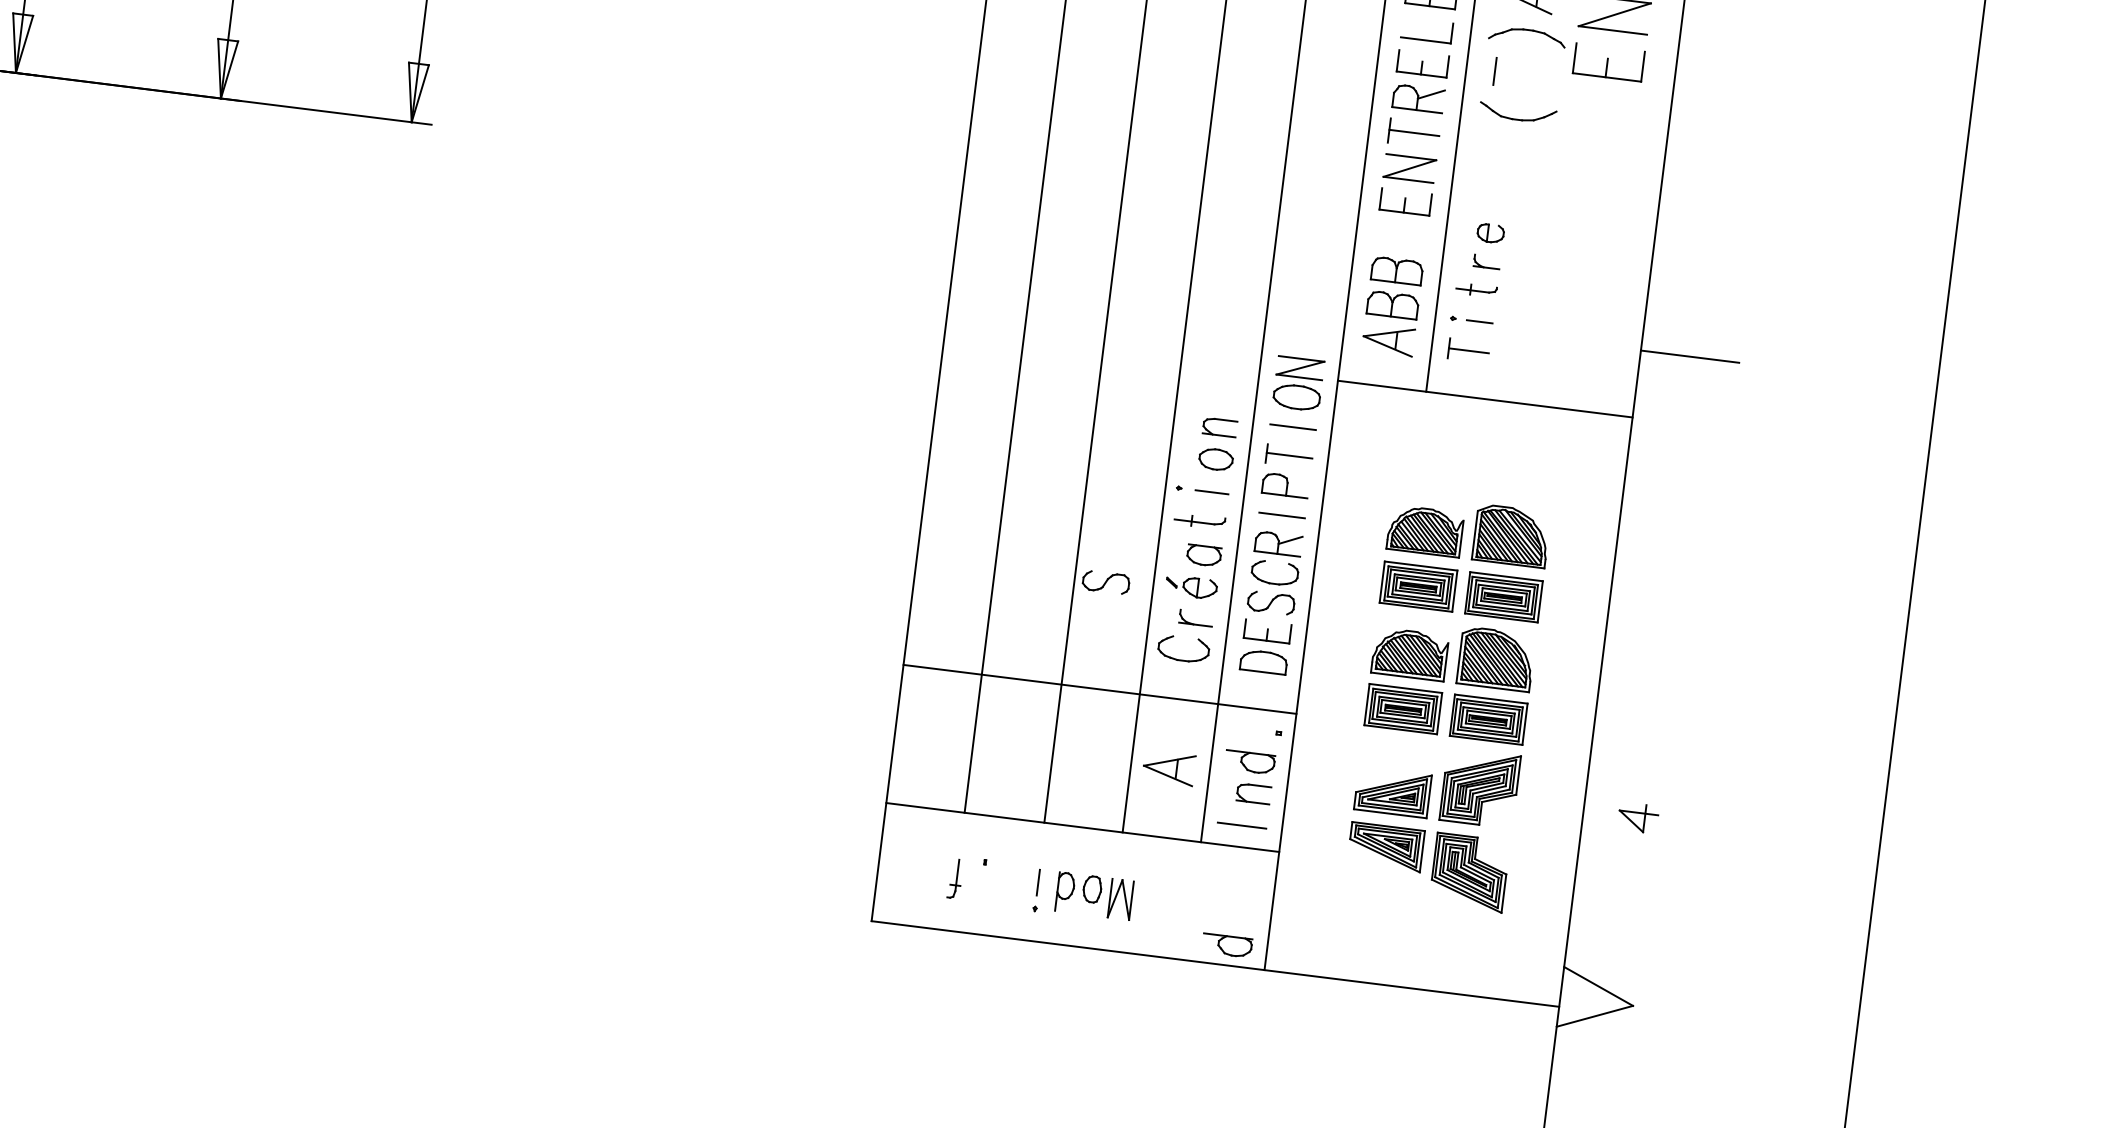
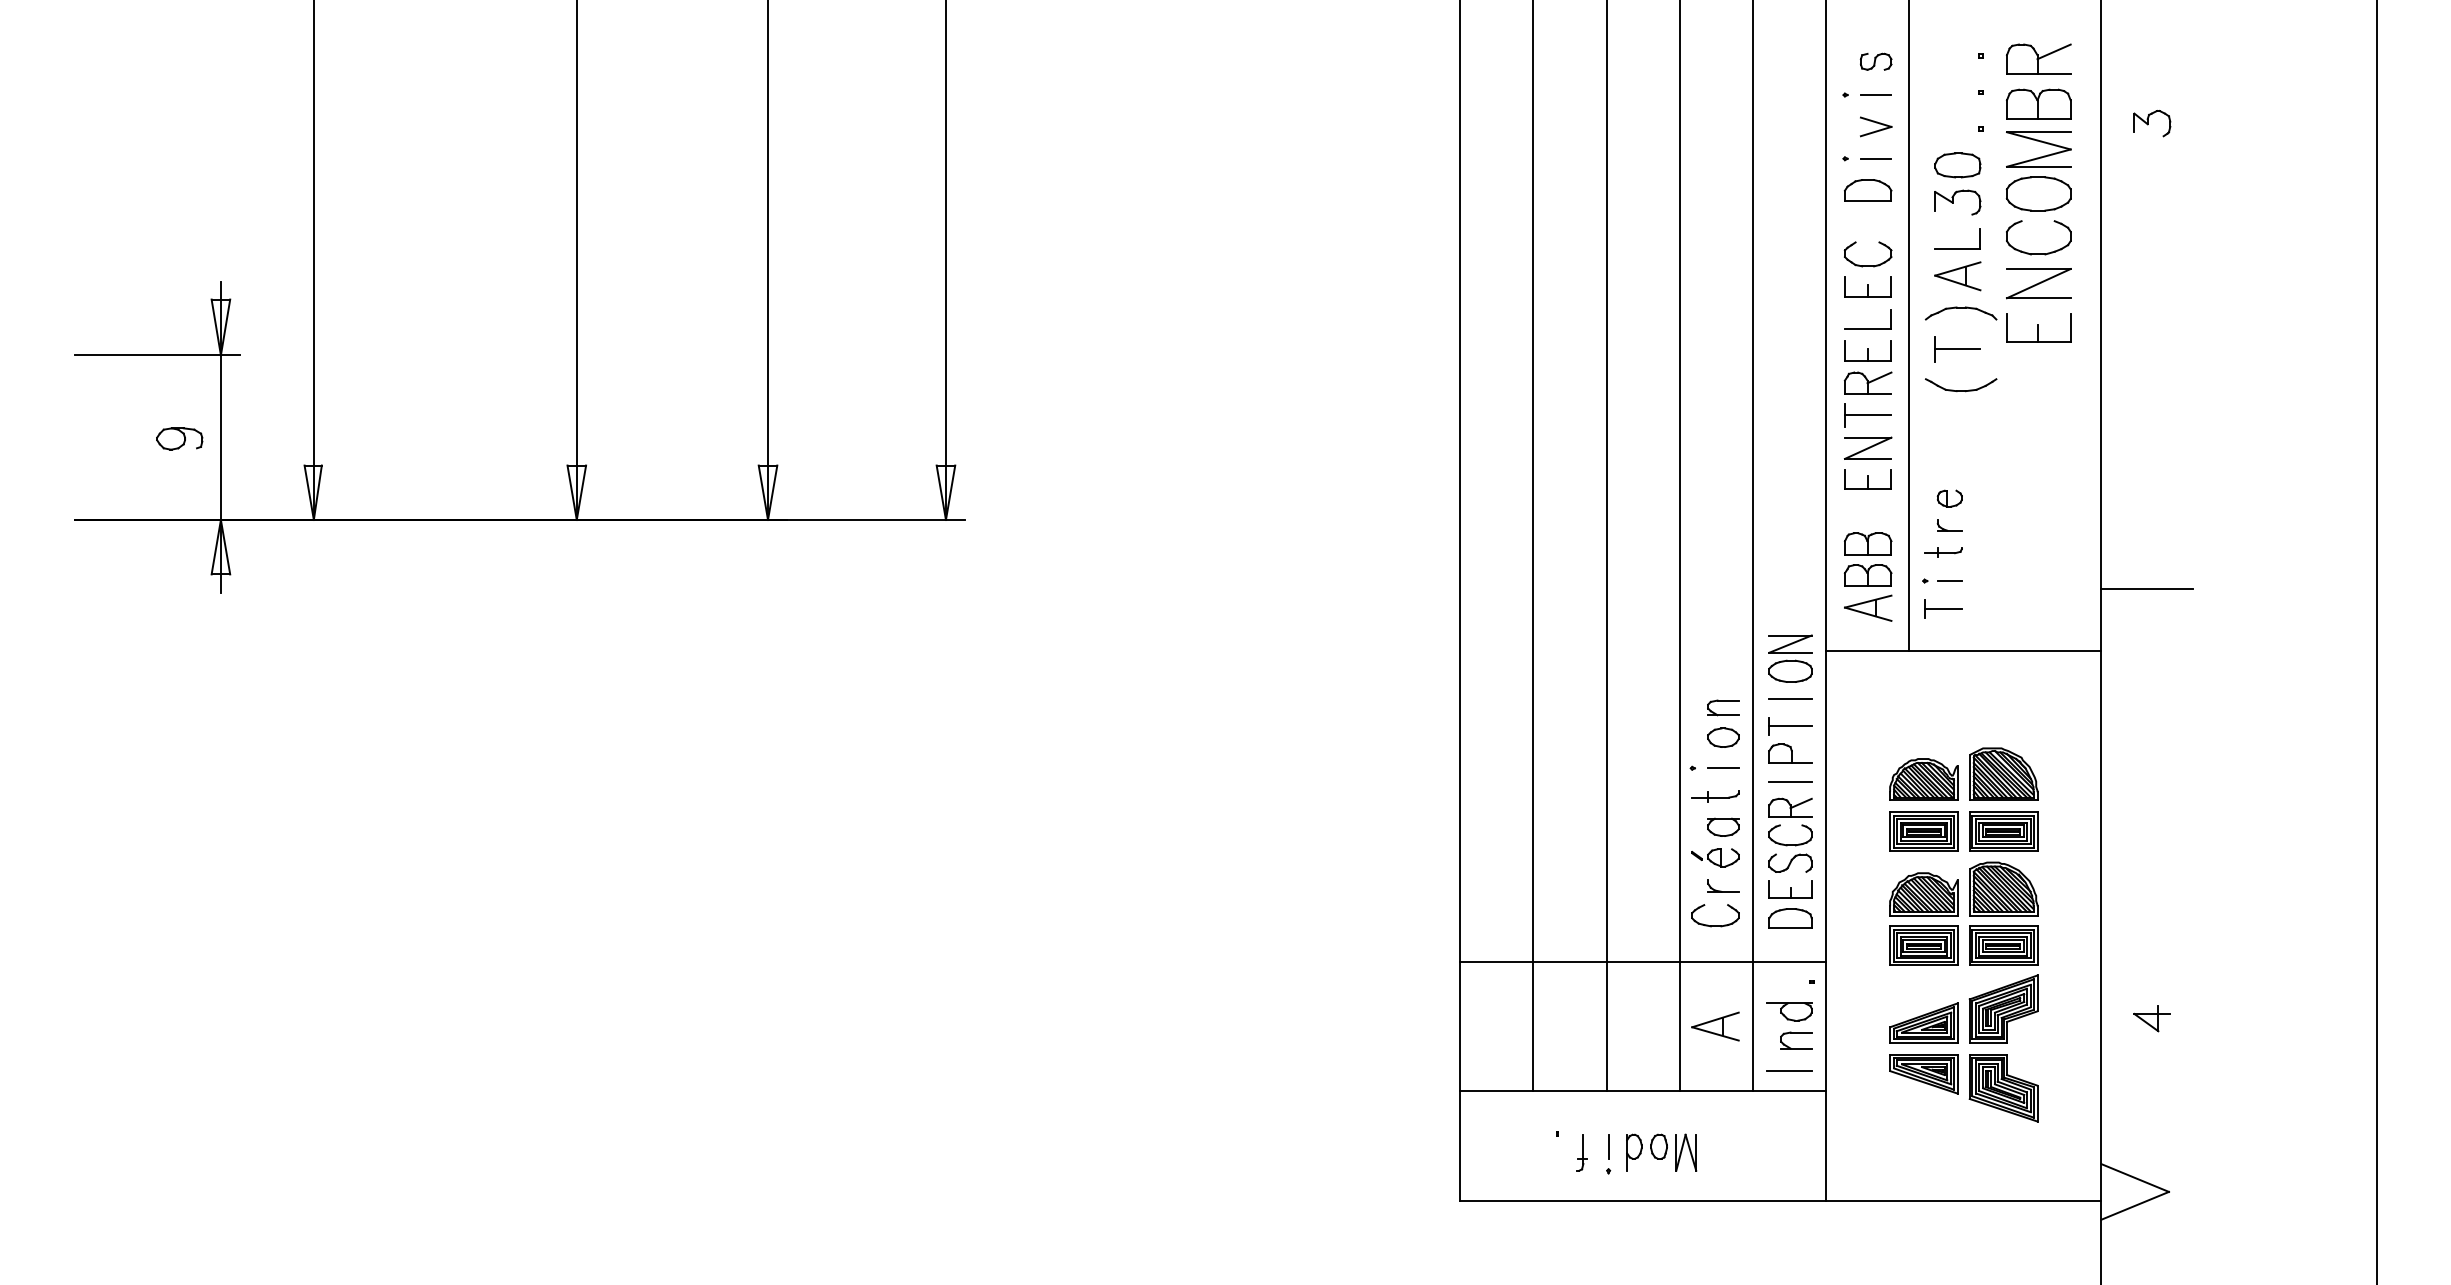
line: (1518, 73) -> (1957, 348), added
part: (1106, 581) -> (1636, 862), removed
part: (954, 878) -> (1581, 1152), moved
part: (1227, 945) -> (1789, 1182), removed

